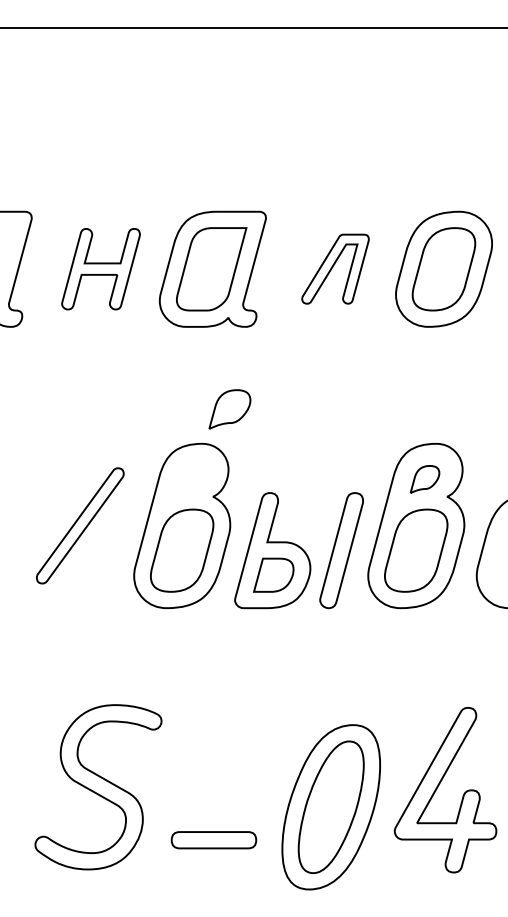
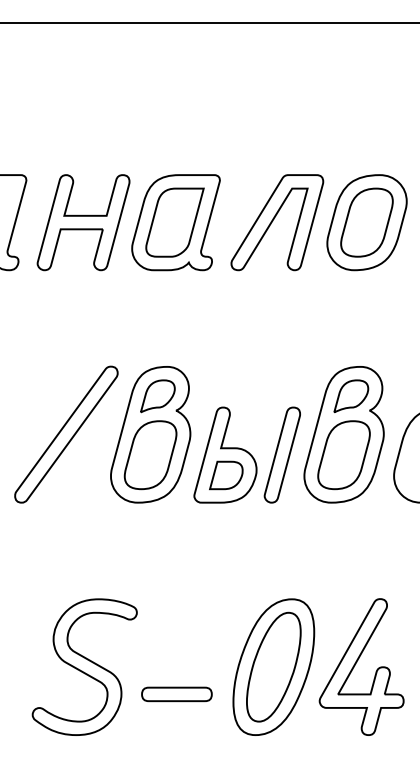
part: (100, 268) -> (83, 222), size x1.43
part: (335, 268) -> (277, 222), size x1.67
part: (229, 409) -> (157, 396), moved
part: (424, 479) -> (350, 396), size x1.43
part: (80, 525) -> (66, 434), size x1.43
part: (98, 787) -> (84, 667), moved
part: (438, 787) -> (355, 664), moved

